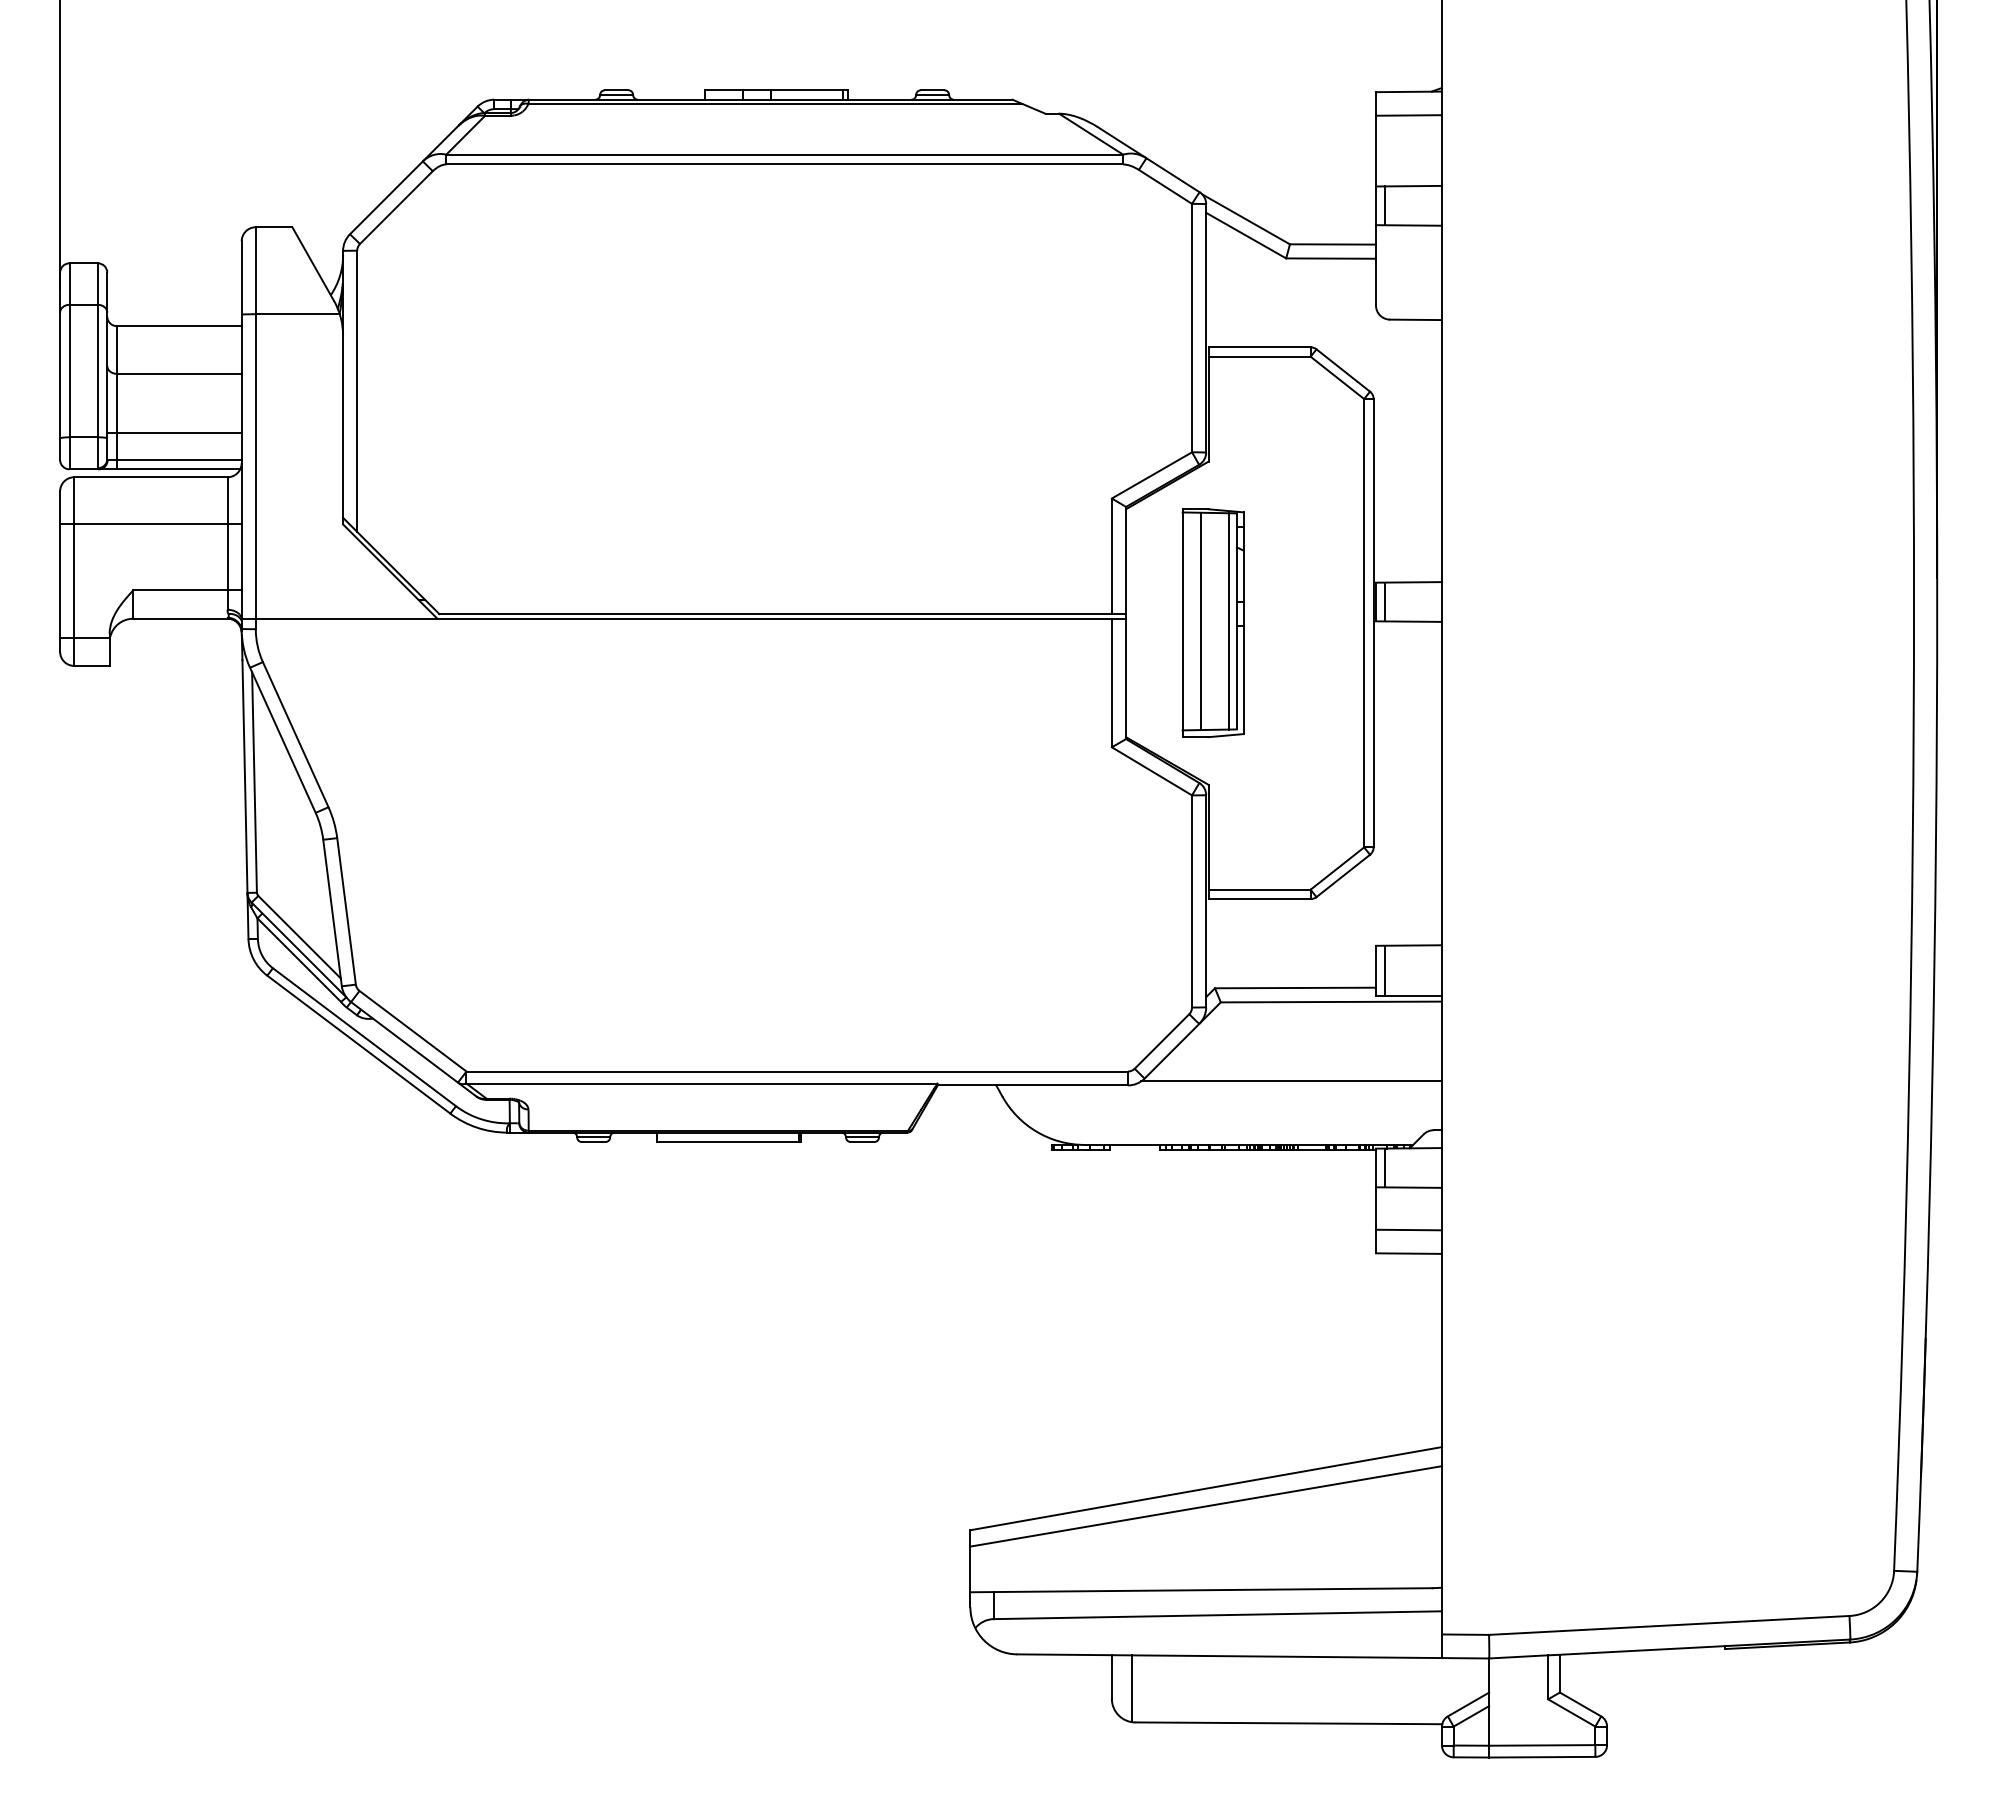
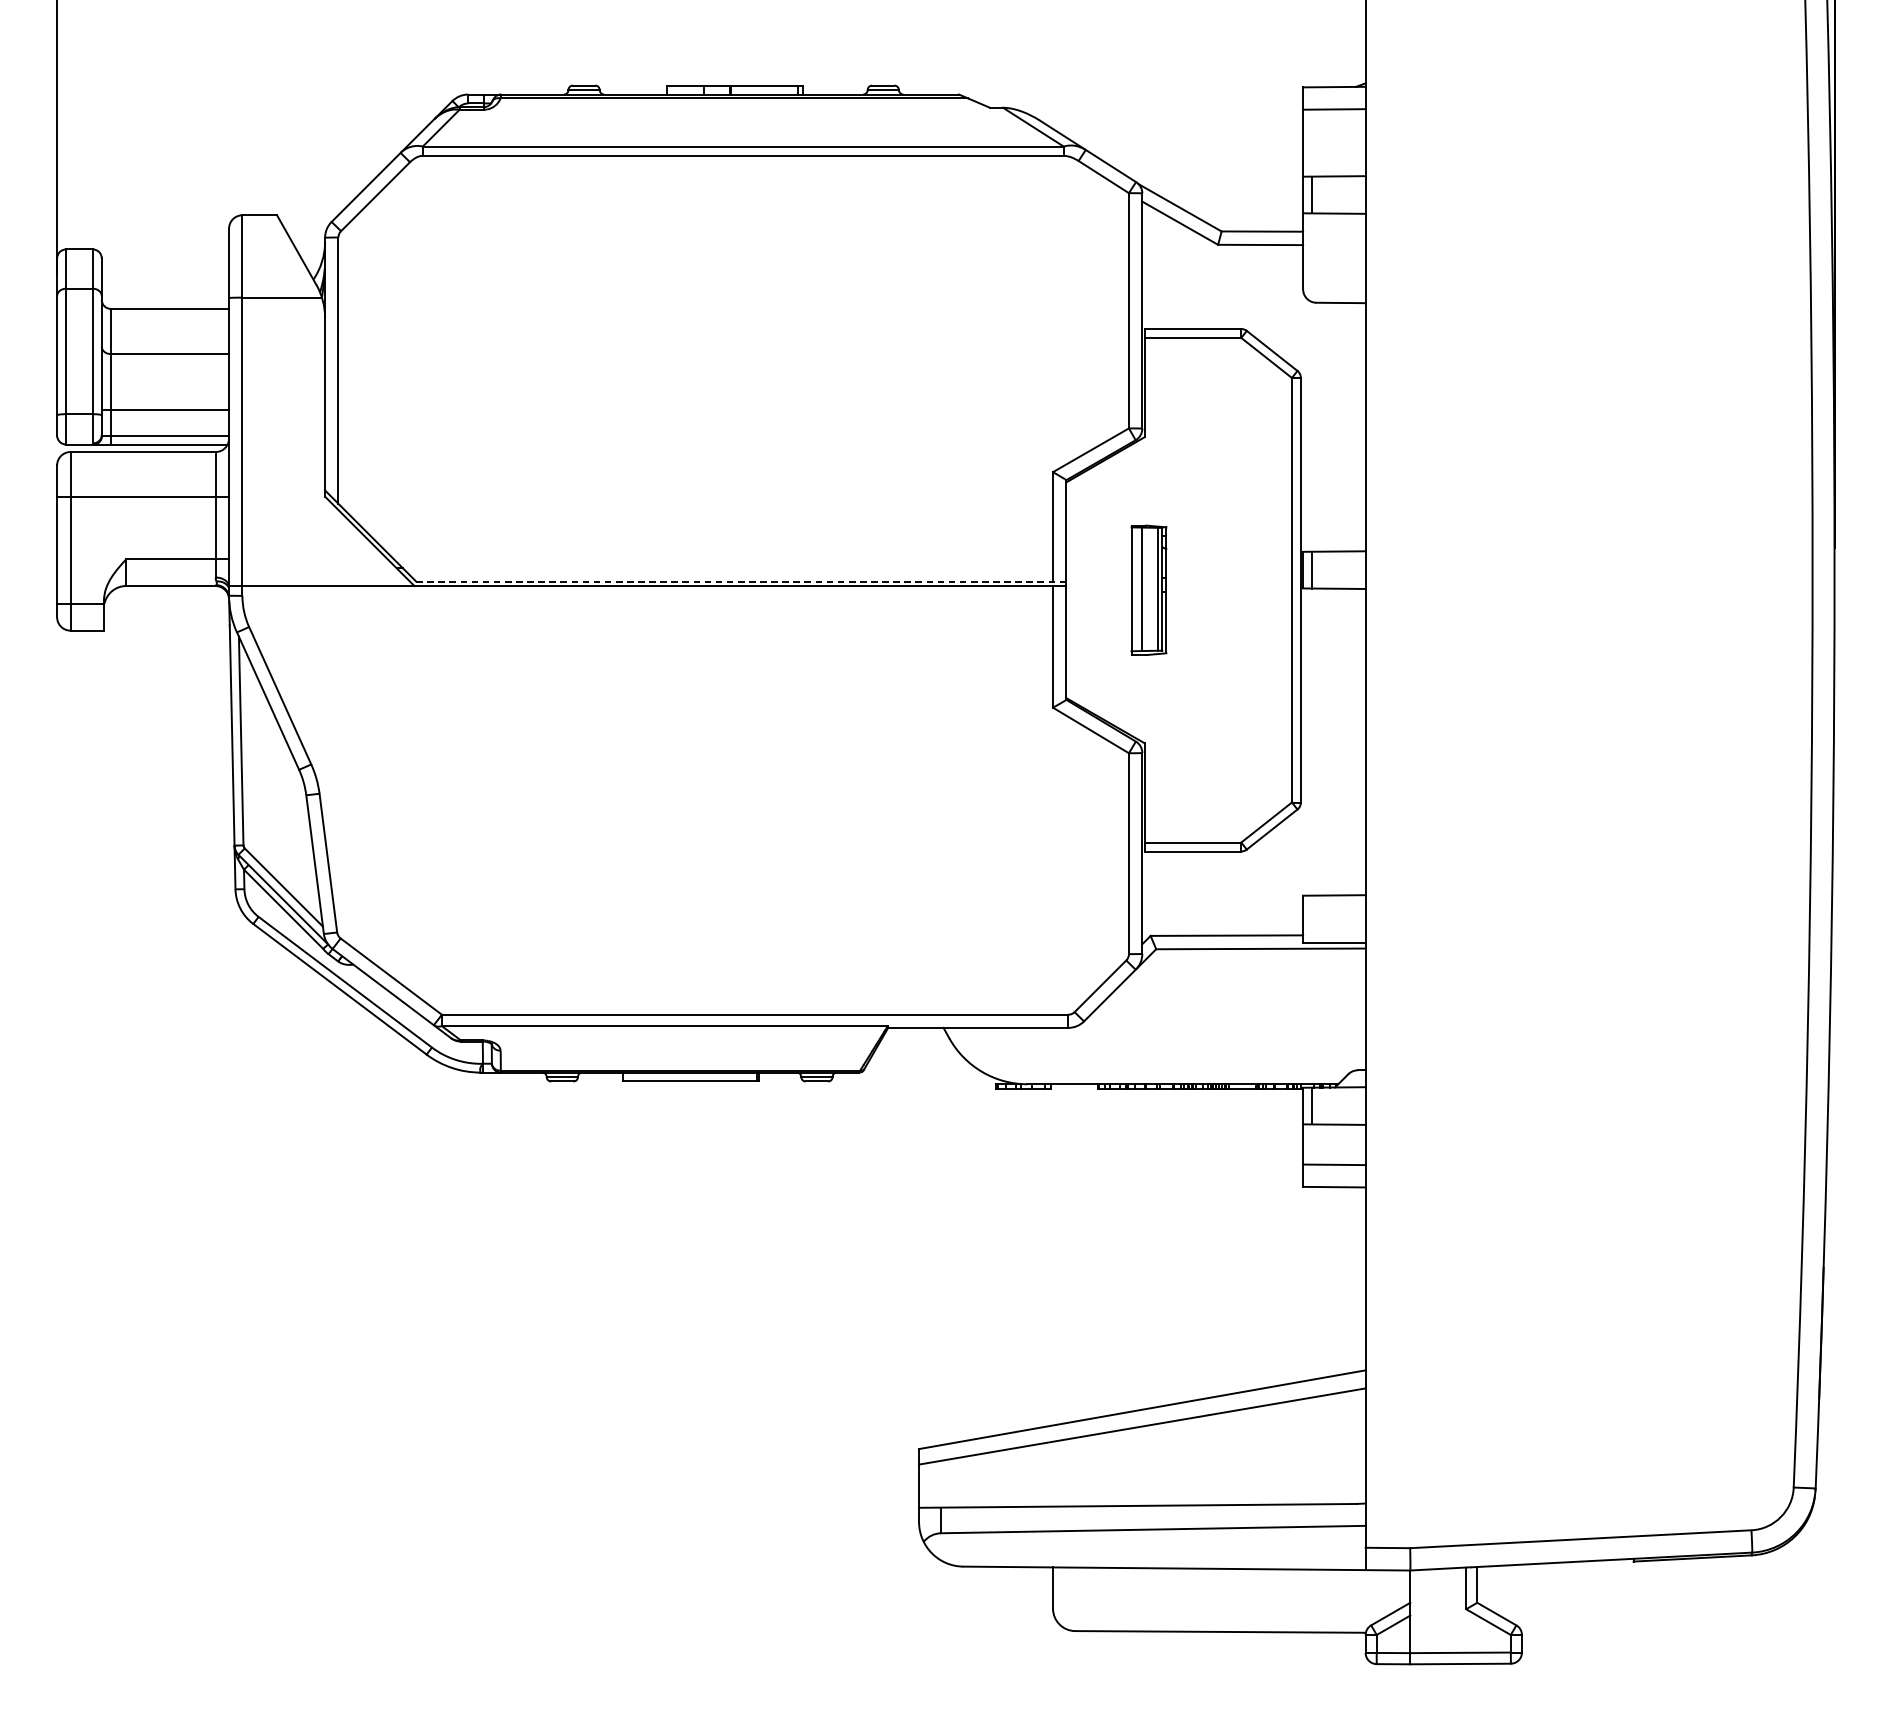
line: (783, 614) -> (742, 581), solid -> dashed
part: (1212, 623) -> (1148, 590), size x0.6
line: (1385, 970) -> (1312, 919), removed
line: (1291, 1081) -> (1223, 1024), removed
line: (1131, 1688) -> (1071, 1598), removed

